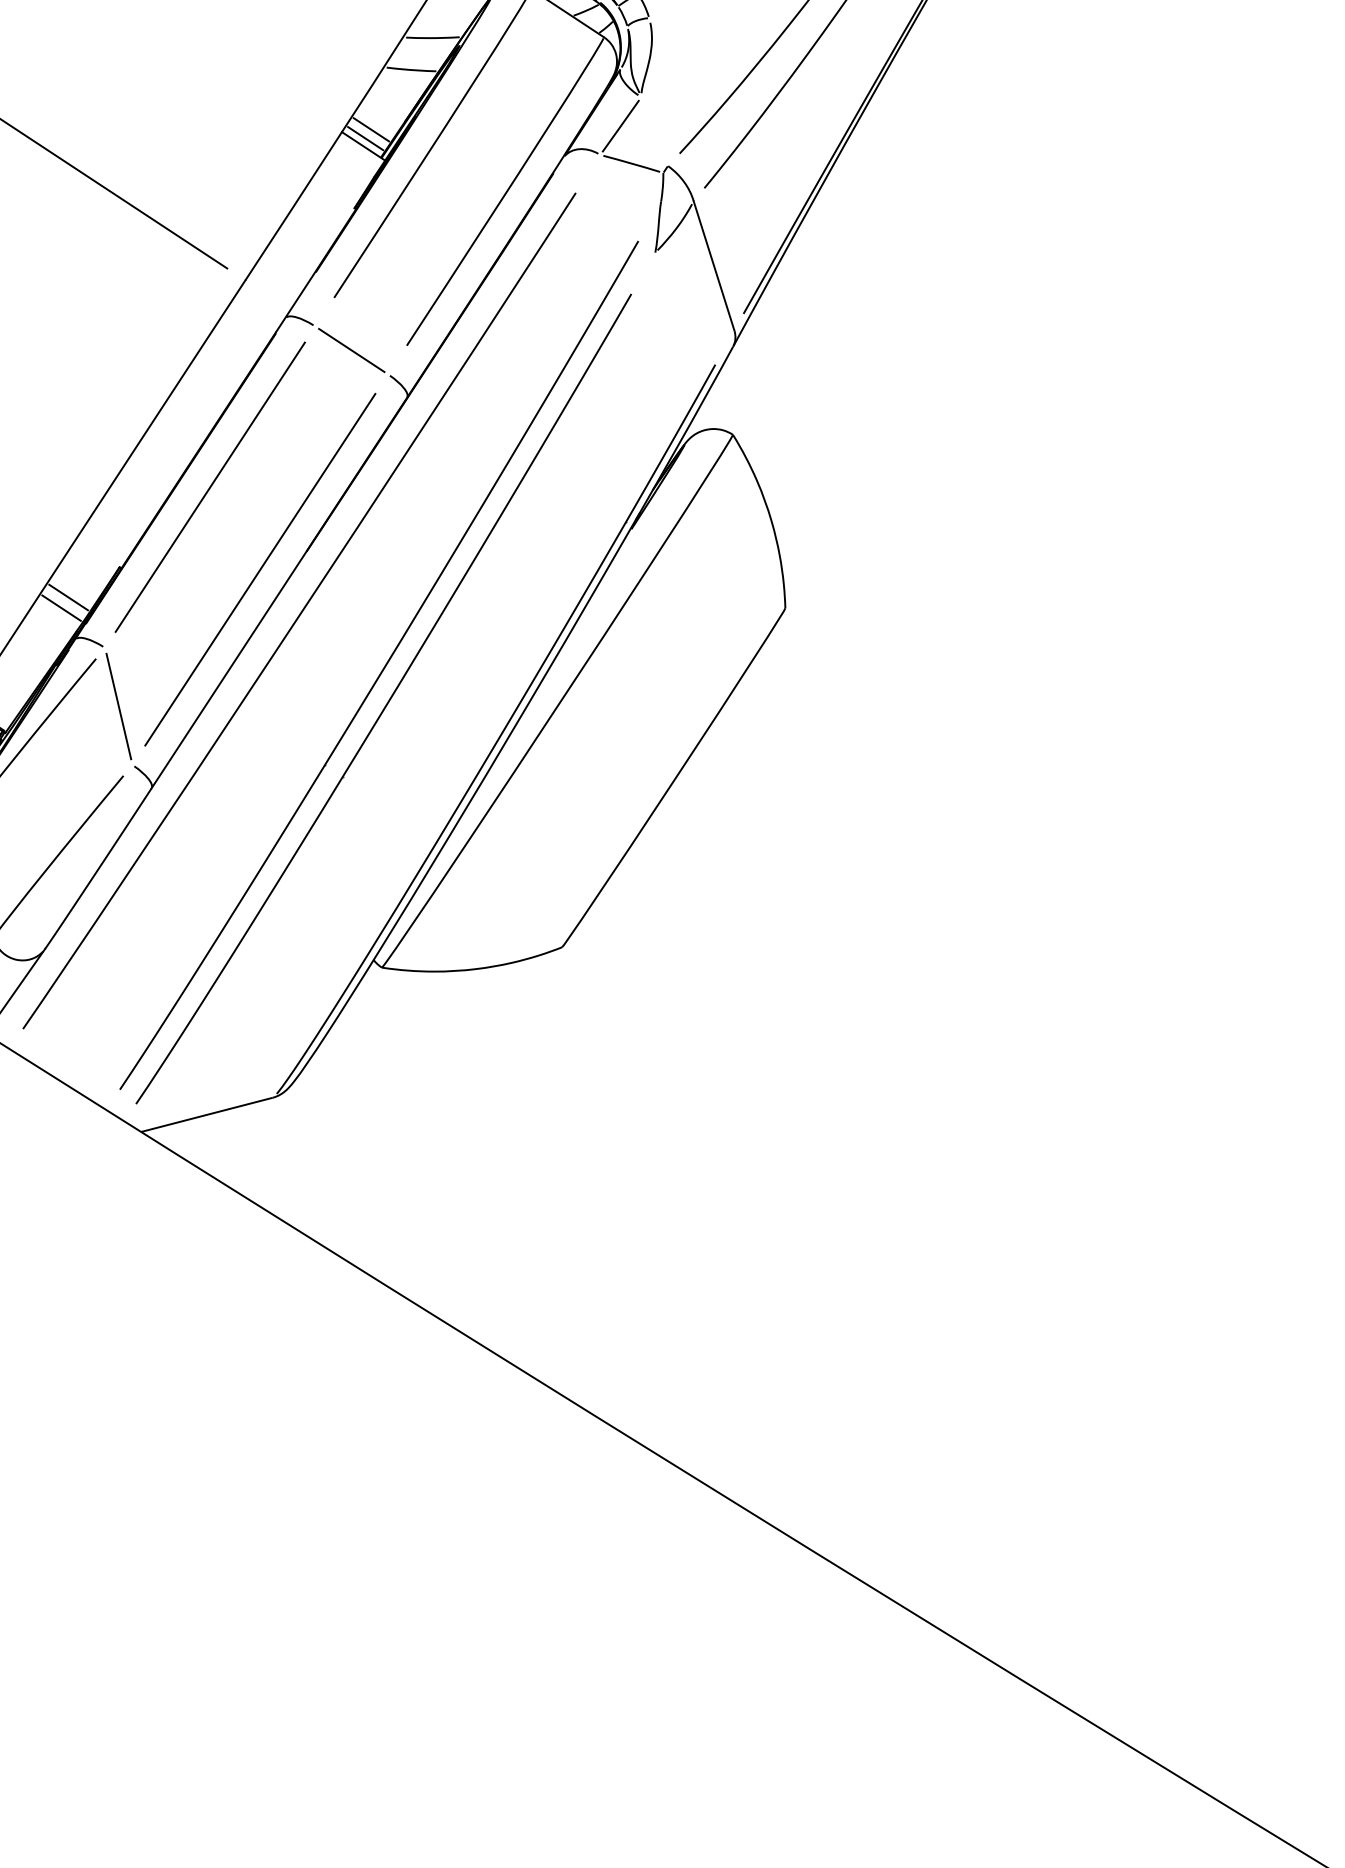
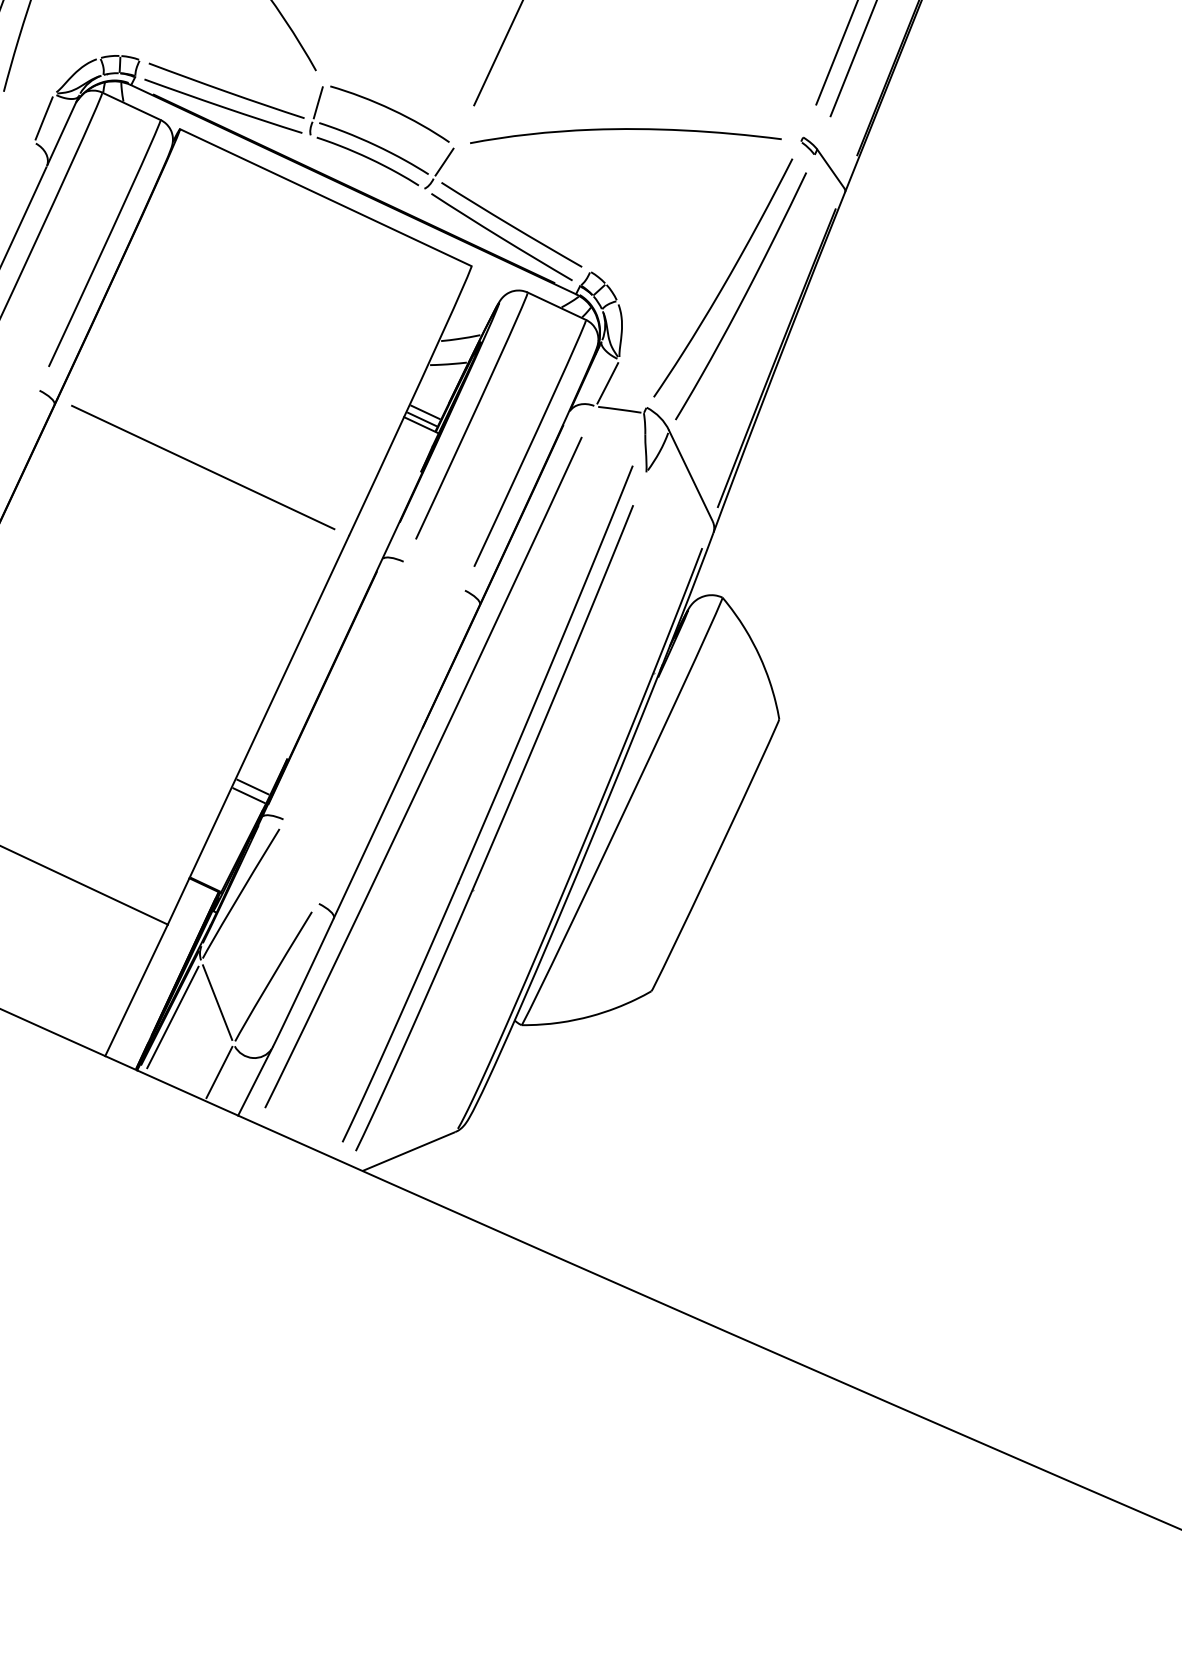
line: (352, 349) -> (434, 575), removed
line: (210, 487) -> (345, 691), removed
line: (260, 569) -> (390, 746), removed
line: (117, 706) -> (300, 861), removed

